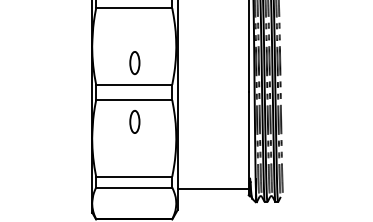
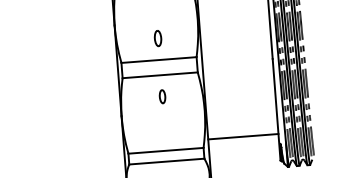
part: (134, 62) -> (157, 38), size x0.7
part: (134, 121) -> (162, 96), size x0.6
line: (212, 189) -> (242, 136), moved

